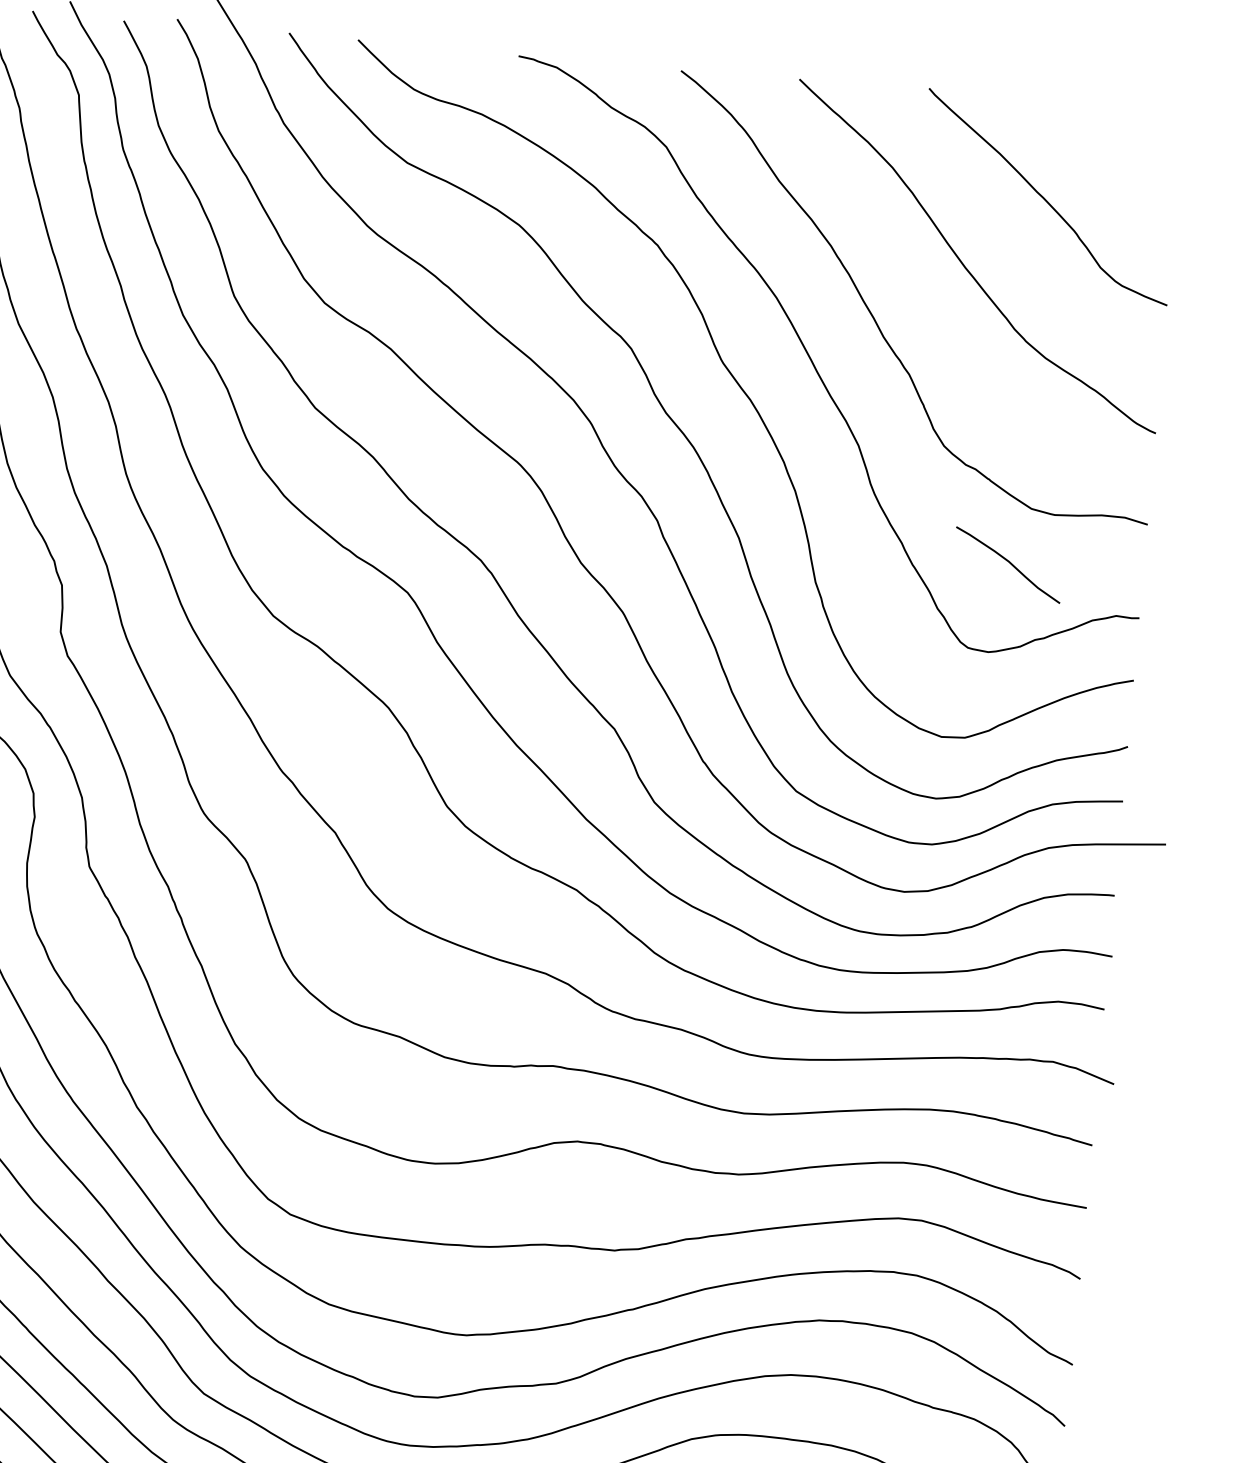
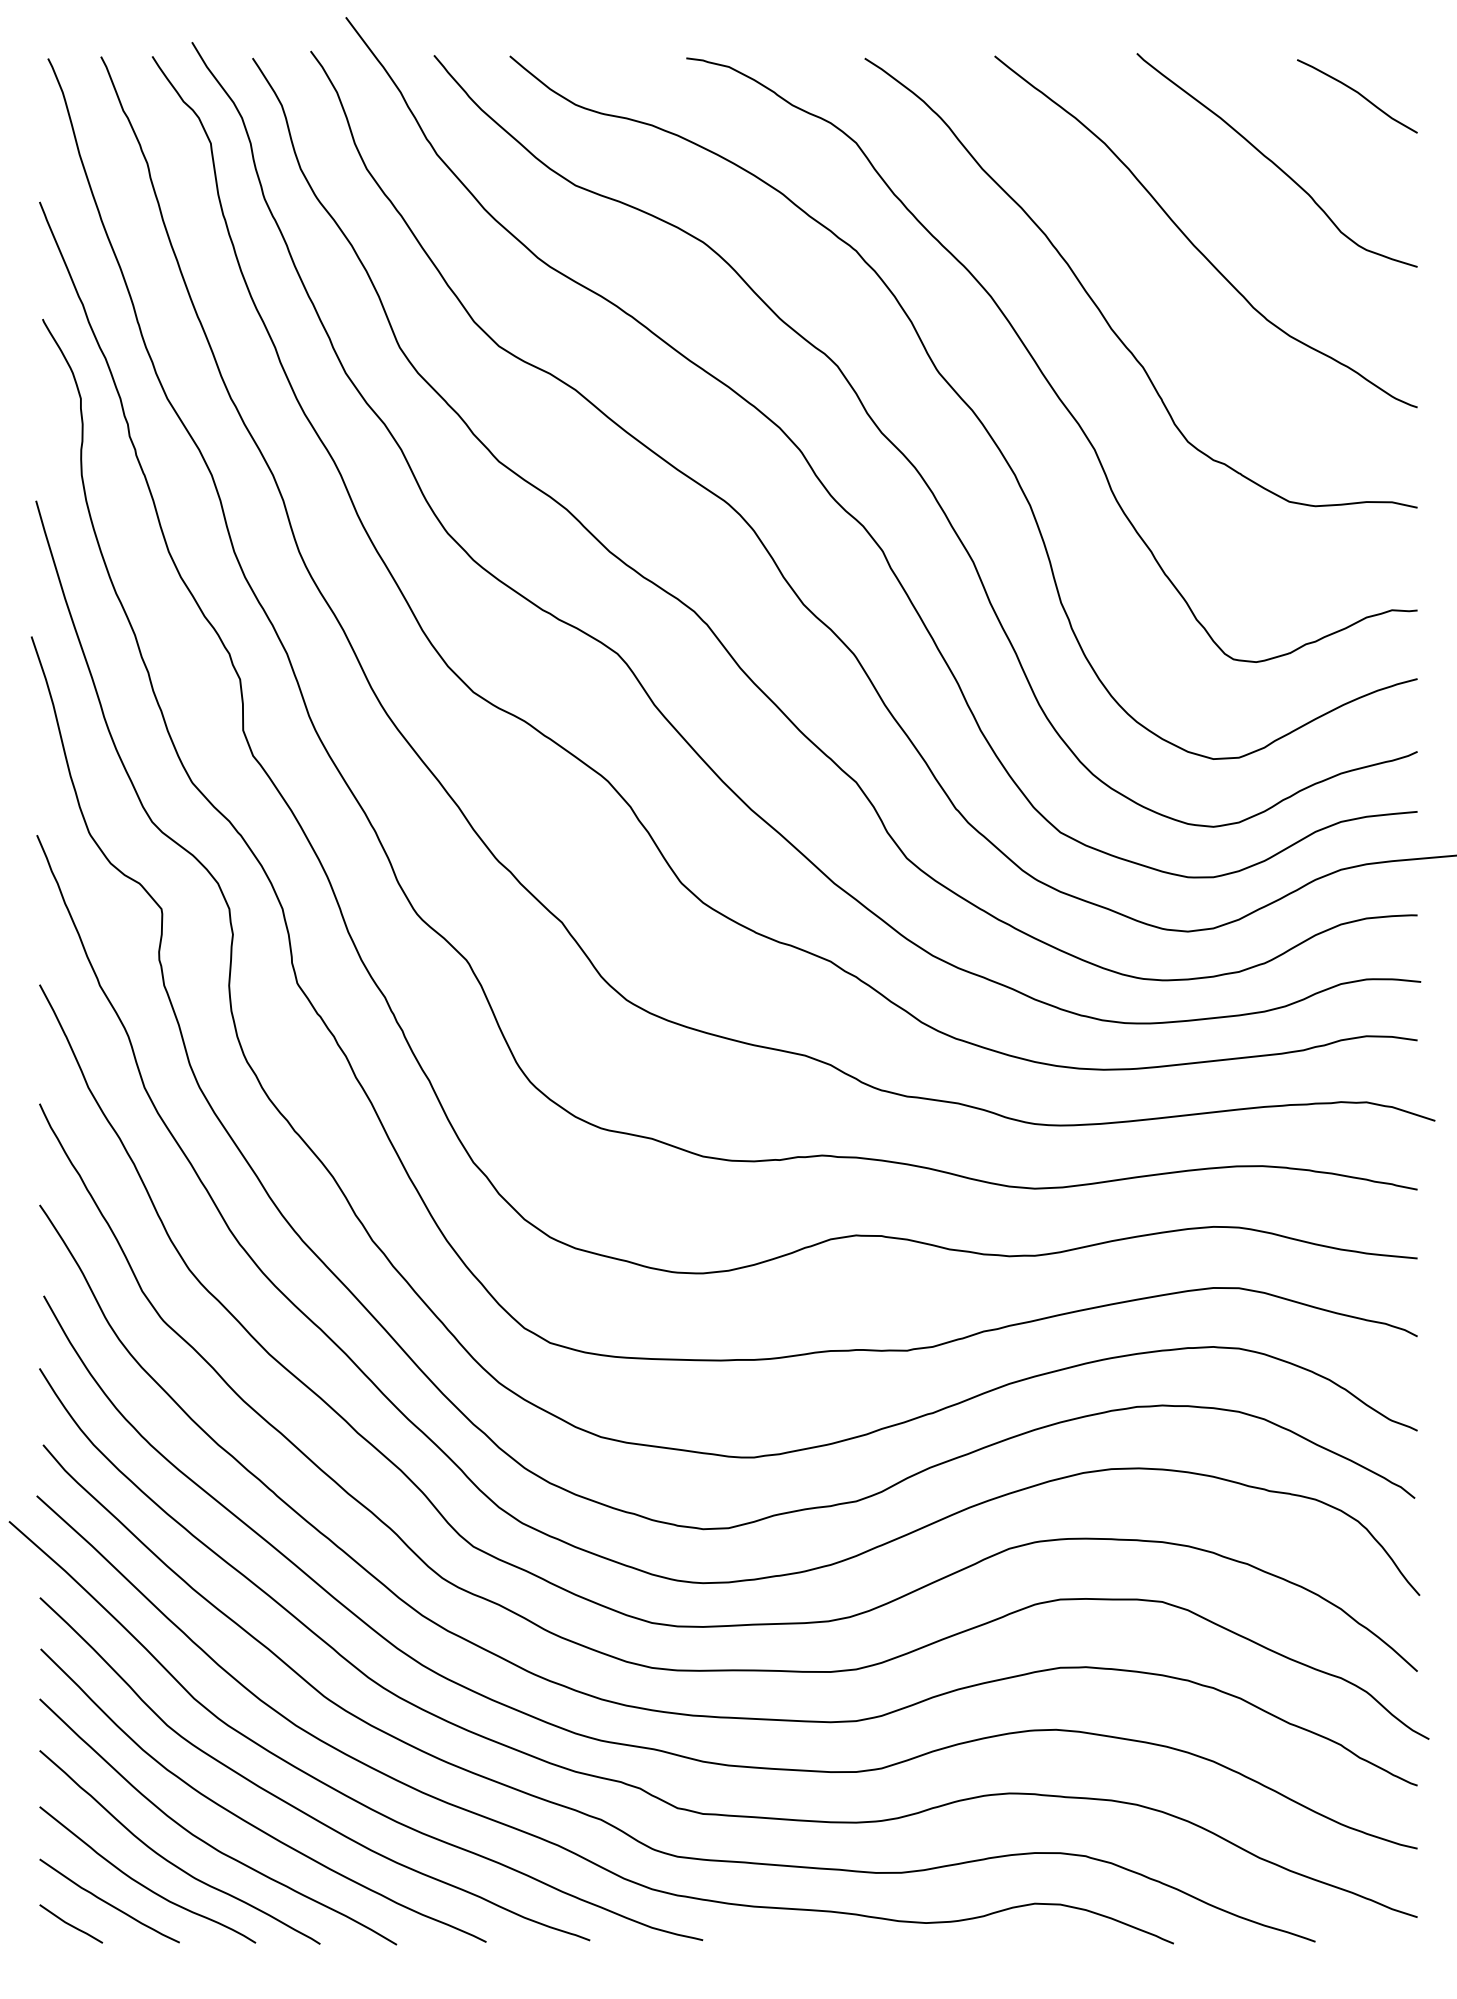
curve: (1009, 563) -> (1358, 94), moved

